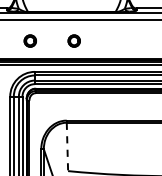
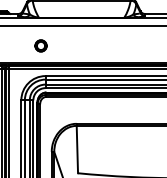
part: (73, 40) -> (83, 45), removed
line: (67, 146) -> (77, 149), dashed -> solid

